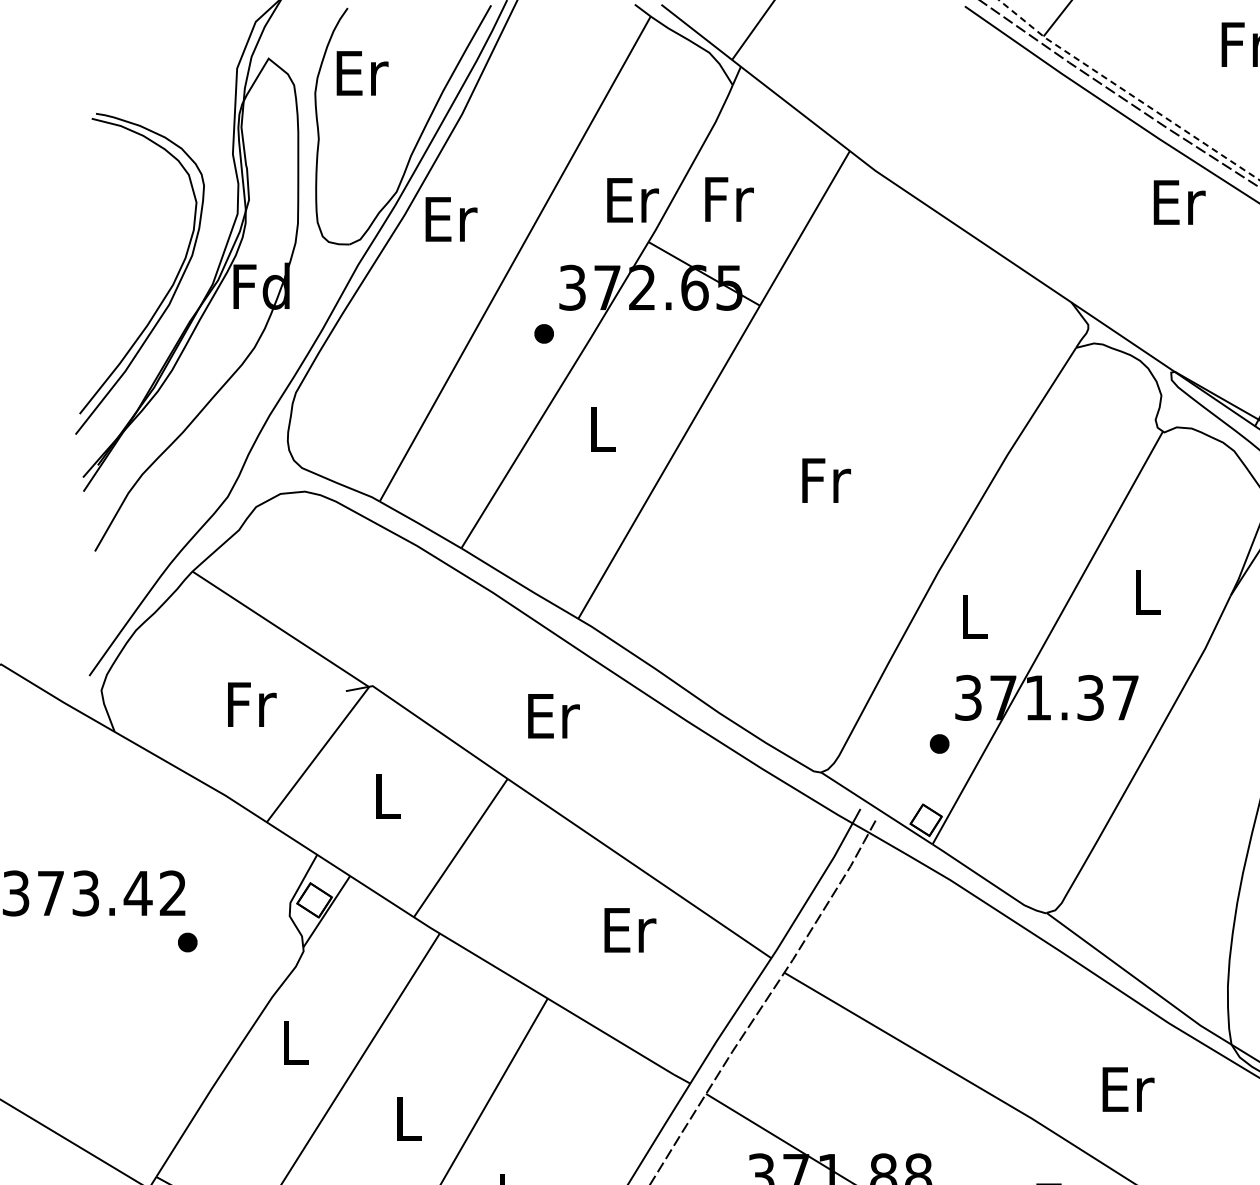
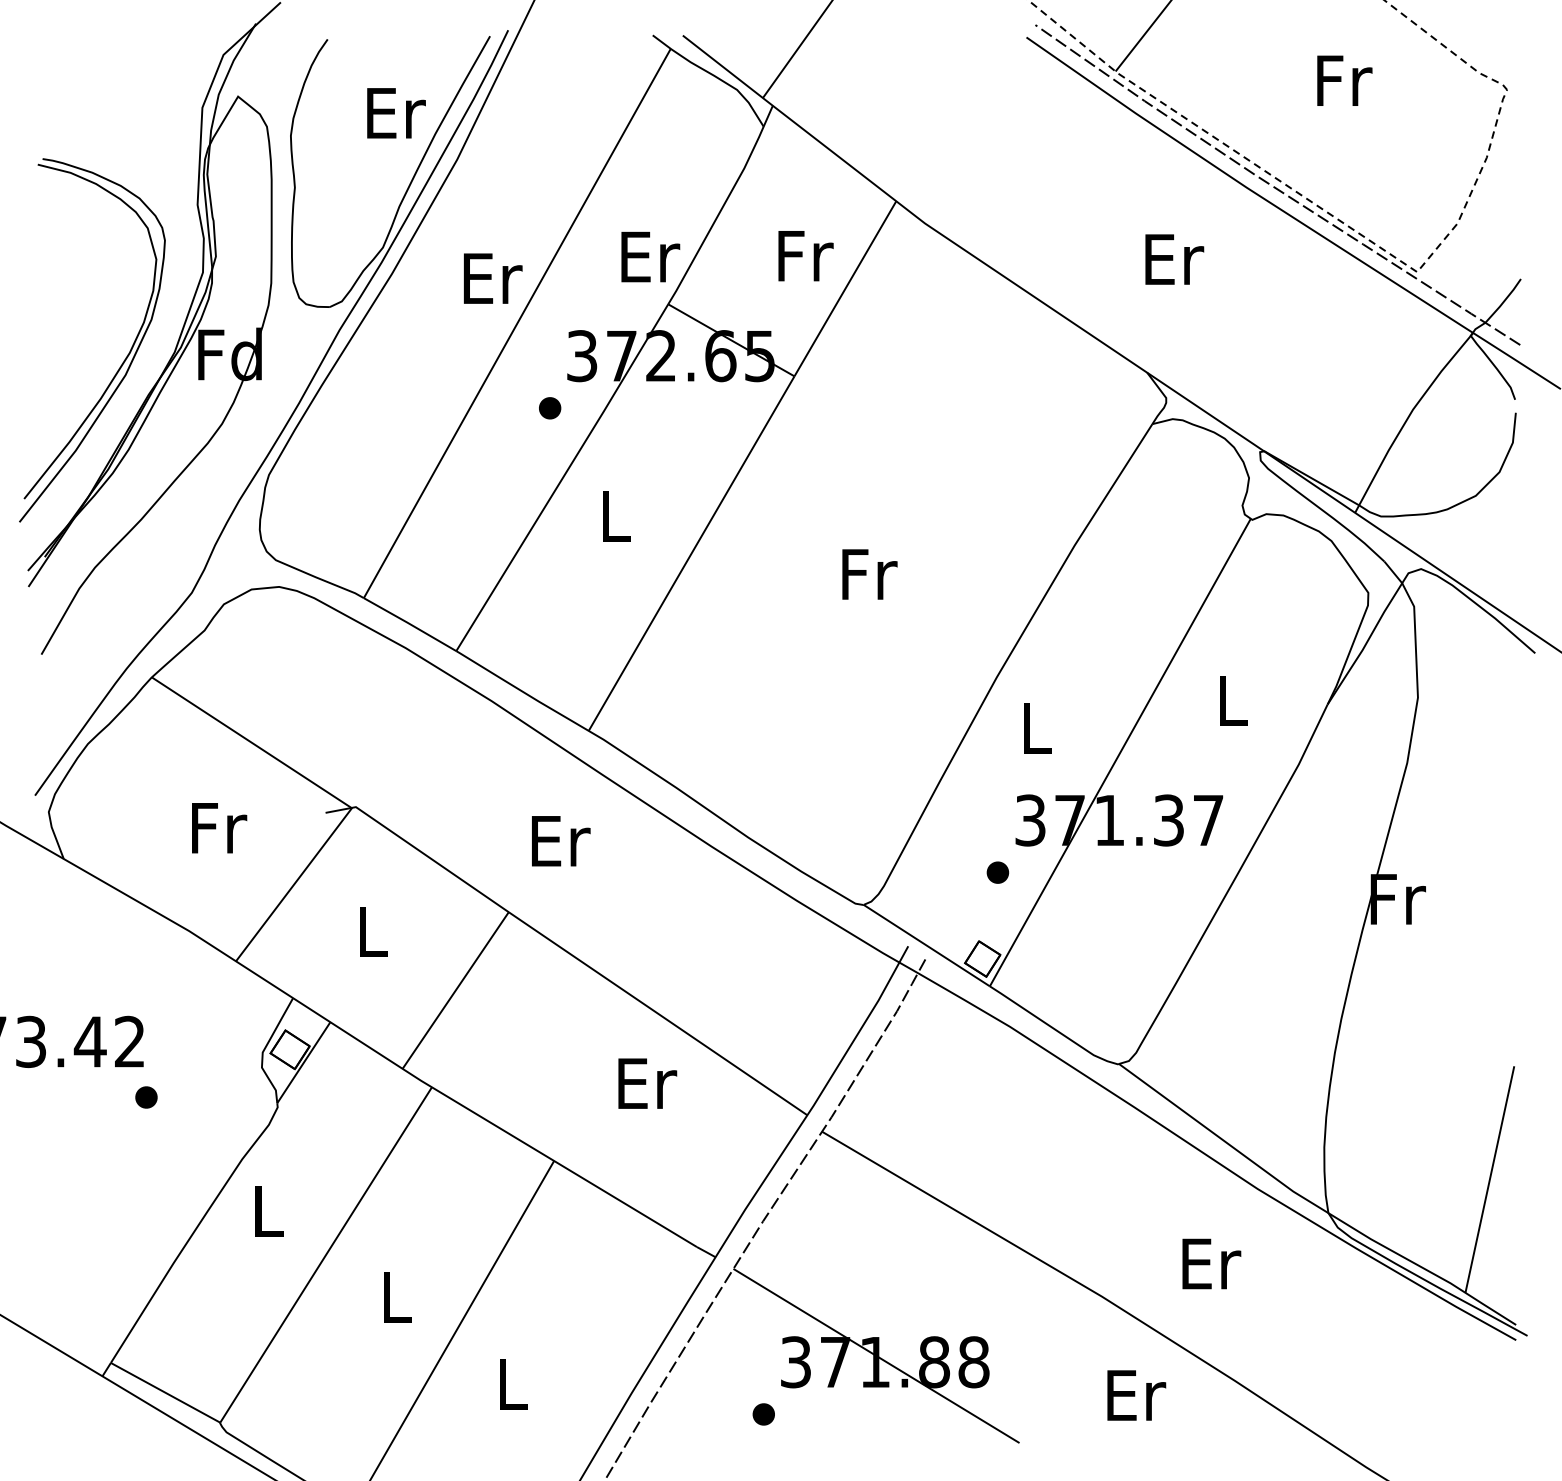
text: (362, 73) -> (396, 113), moved
text: (729, 199) -> (805, 256), moved
text: (1179, 202) -> (1174, 259), moved
text: (451, 219) -> (493, 278), moved

